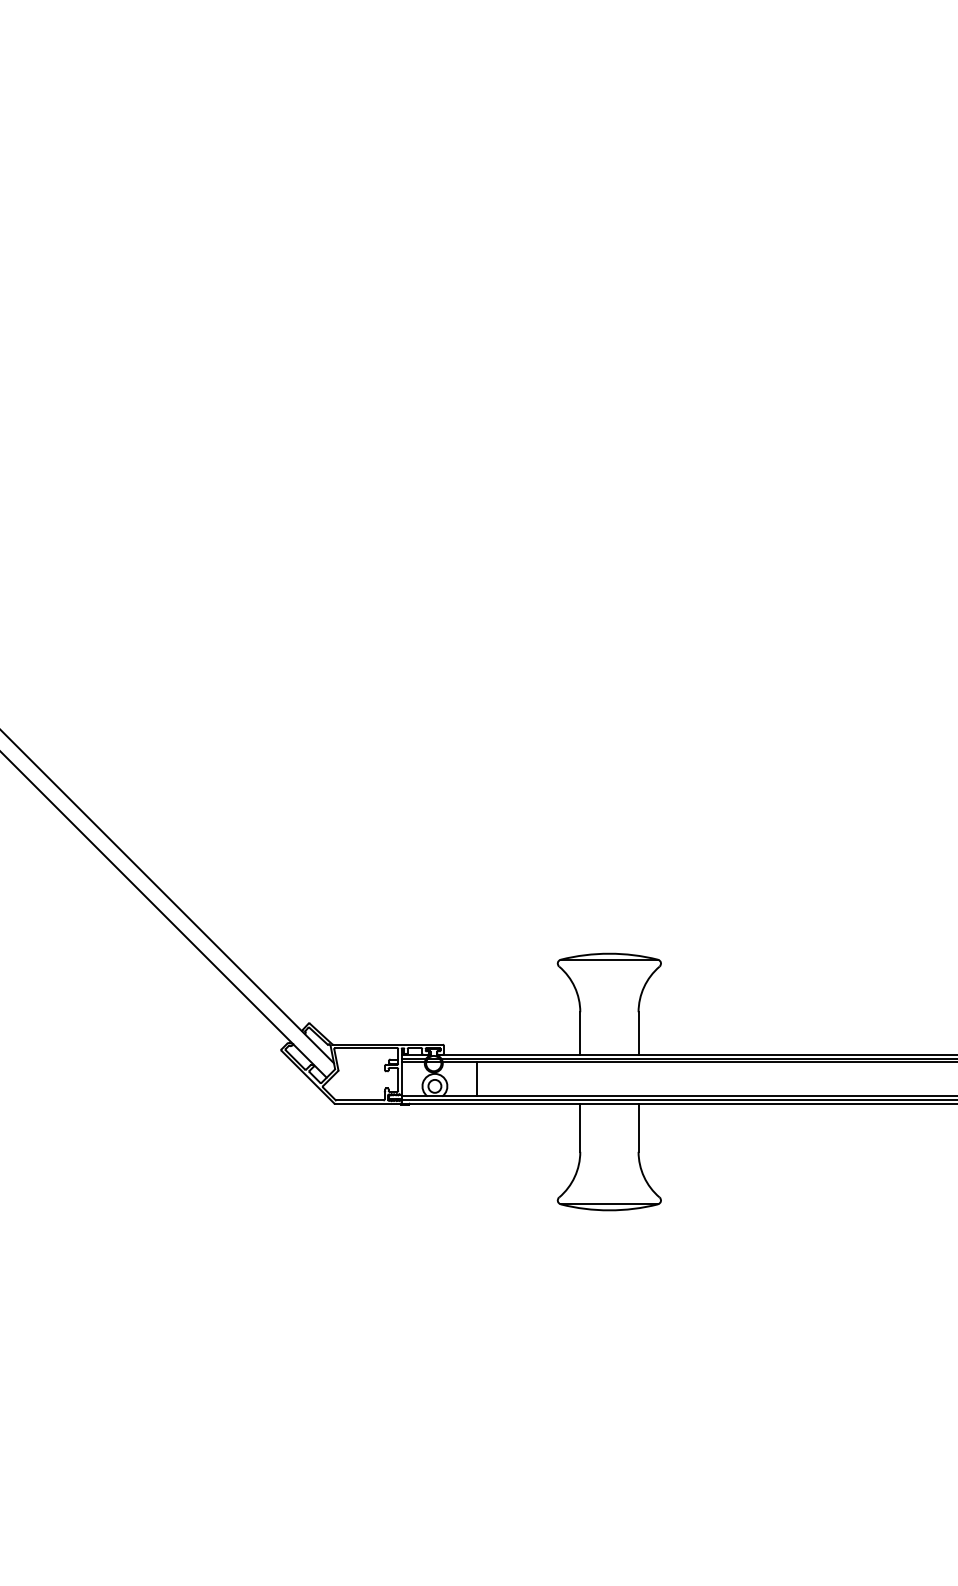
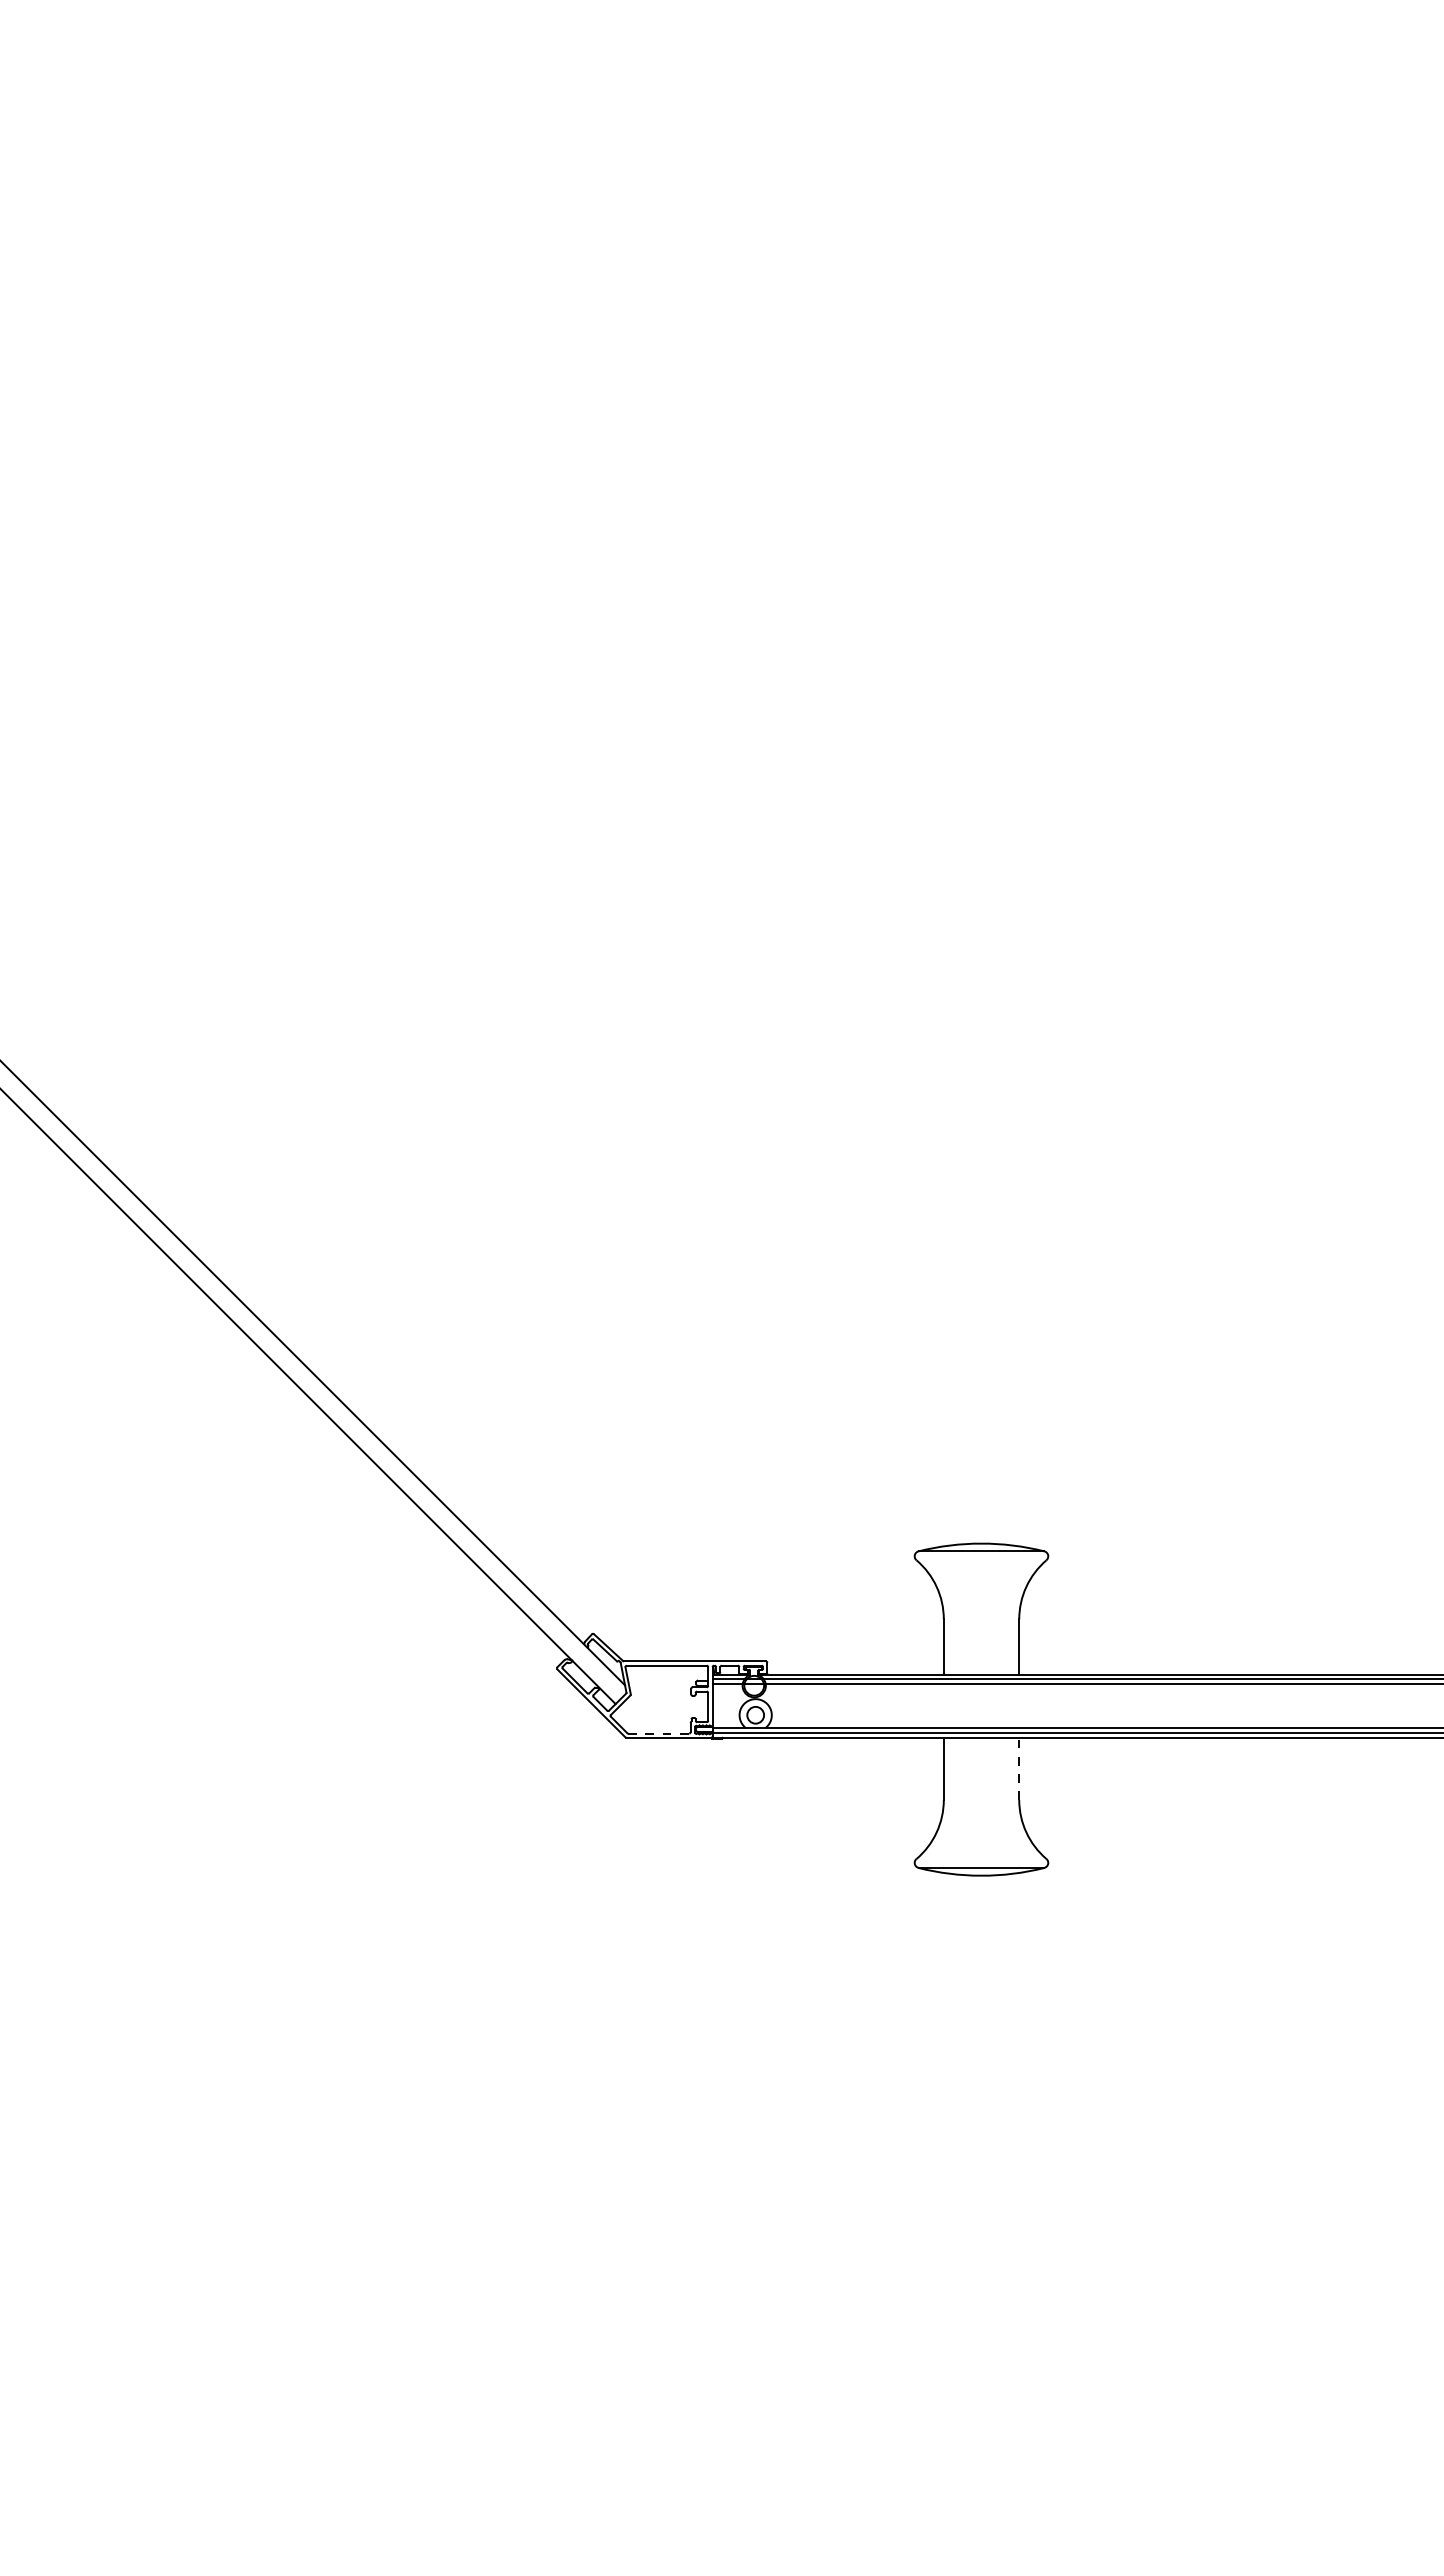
line: (476, 1078) -> (809, 1705), removed
line: (359, 1100) -> (658, 1733), solid -> dashed
line: (638, 1127) -> (1019, 1768), solid -> dashed

